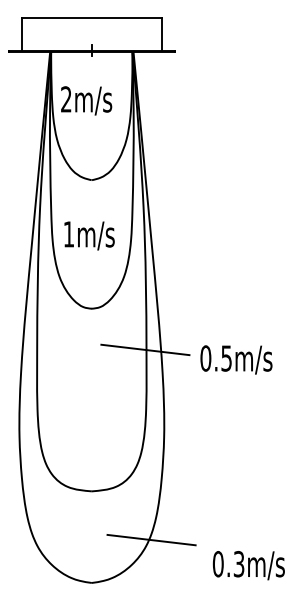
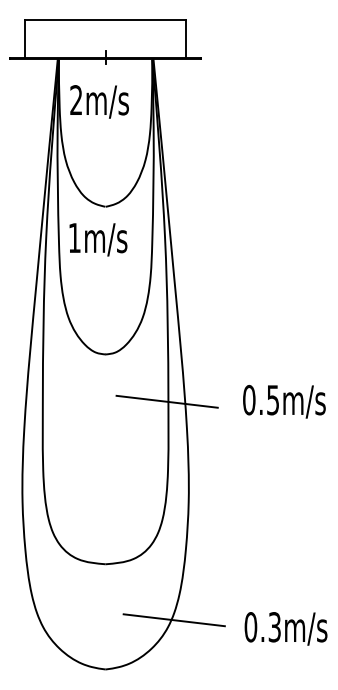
text: (86, 100) -> (99, 101), moved
text: (89, 235) -> (98, 239), moved
text: (236, 359) -> (284, 401), moved
text: (248, 565) -> (285, 628), moved

